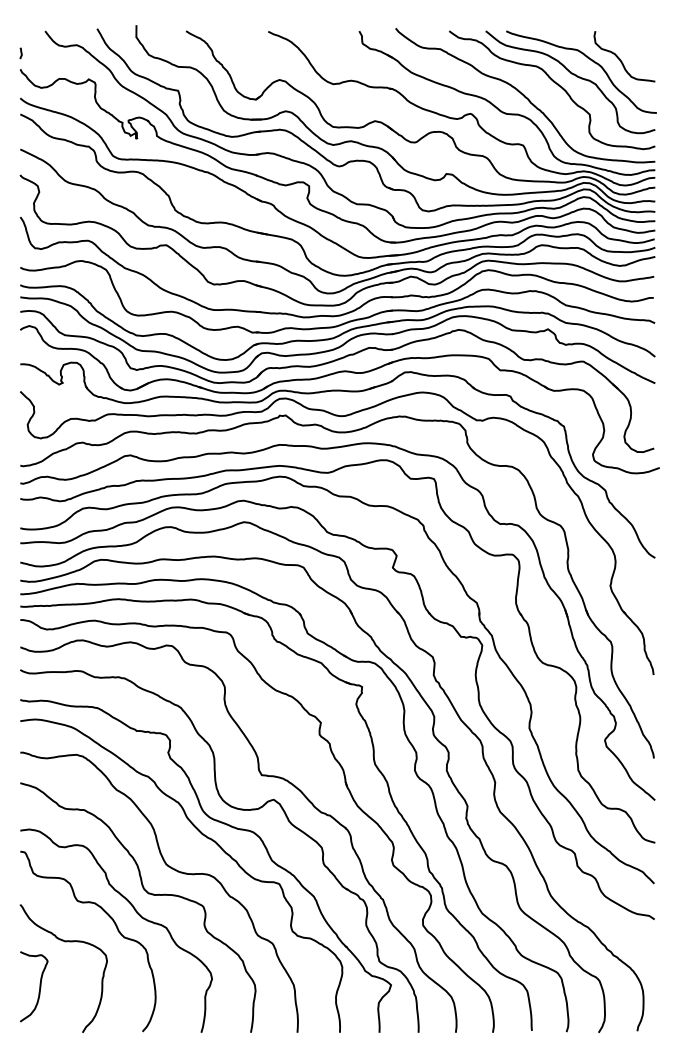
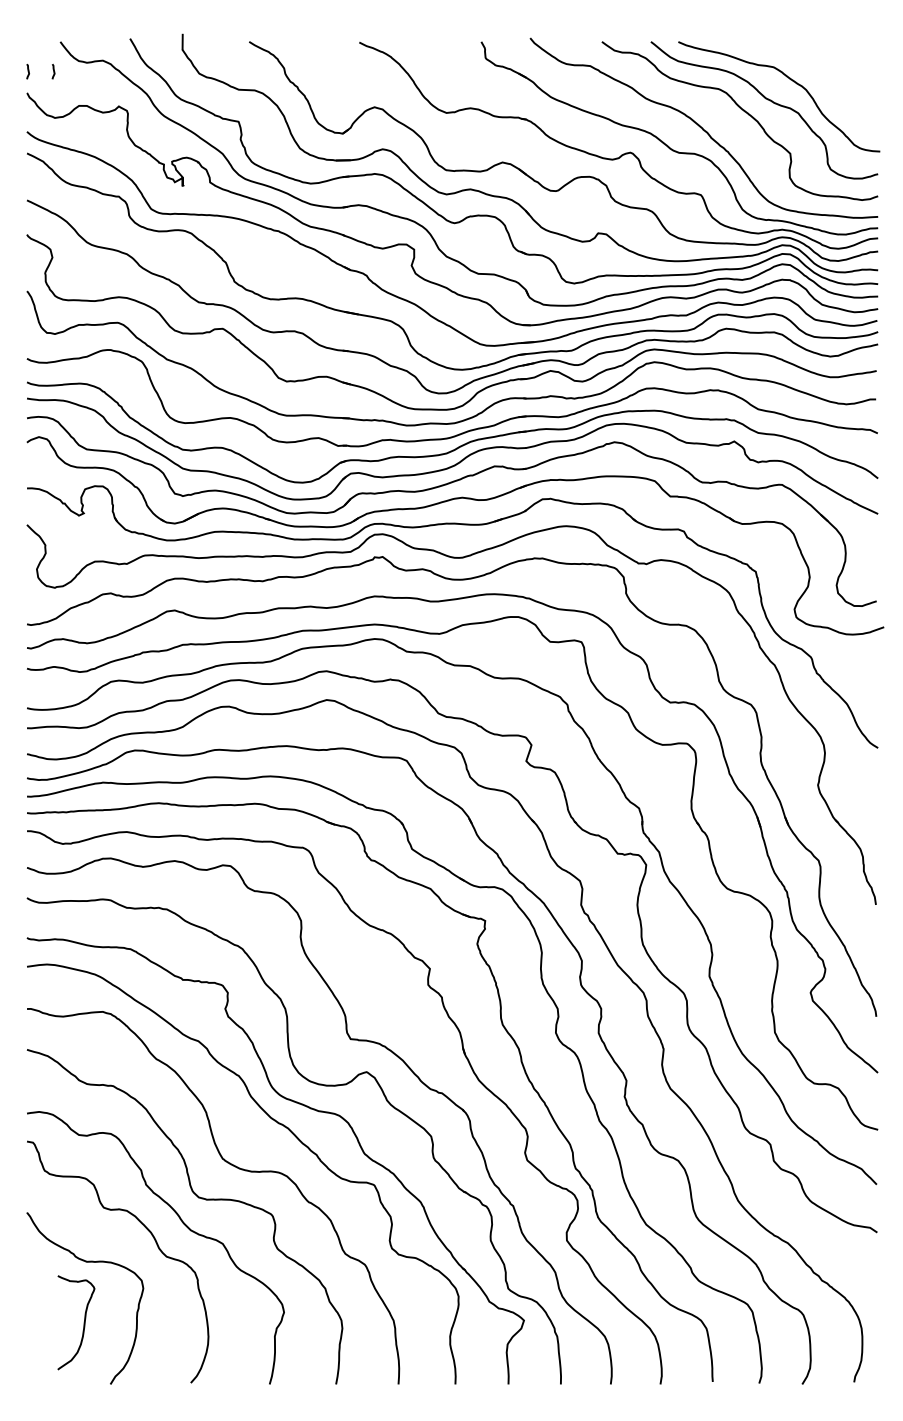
curve: (39, 53) -> (52, 71), added
curve: (620, 59) -> (831, 79), removed
curve: (39, 986) -> (83, 1322), moved

